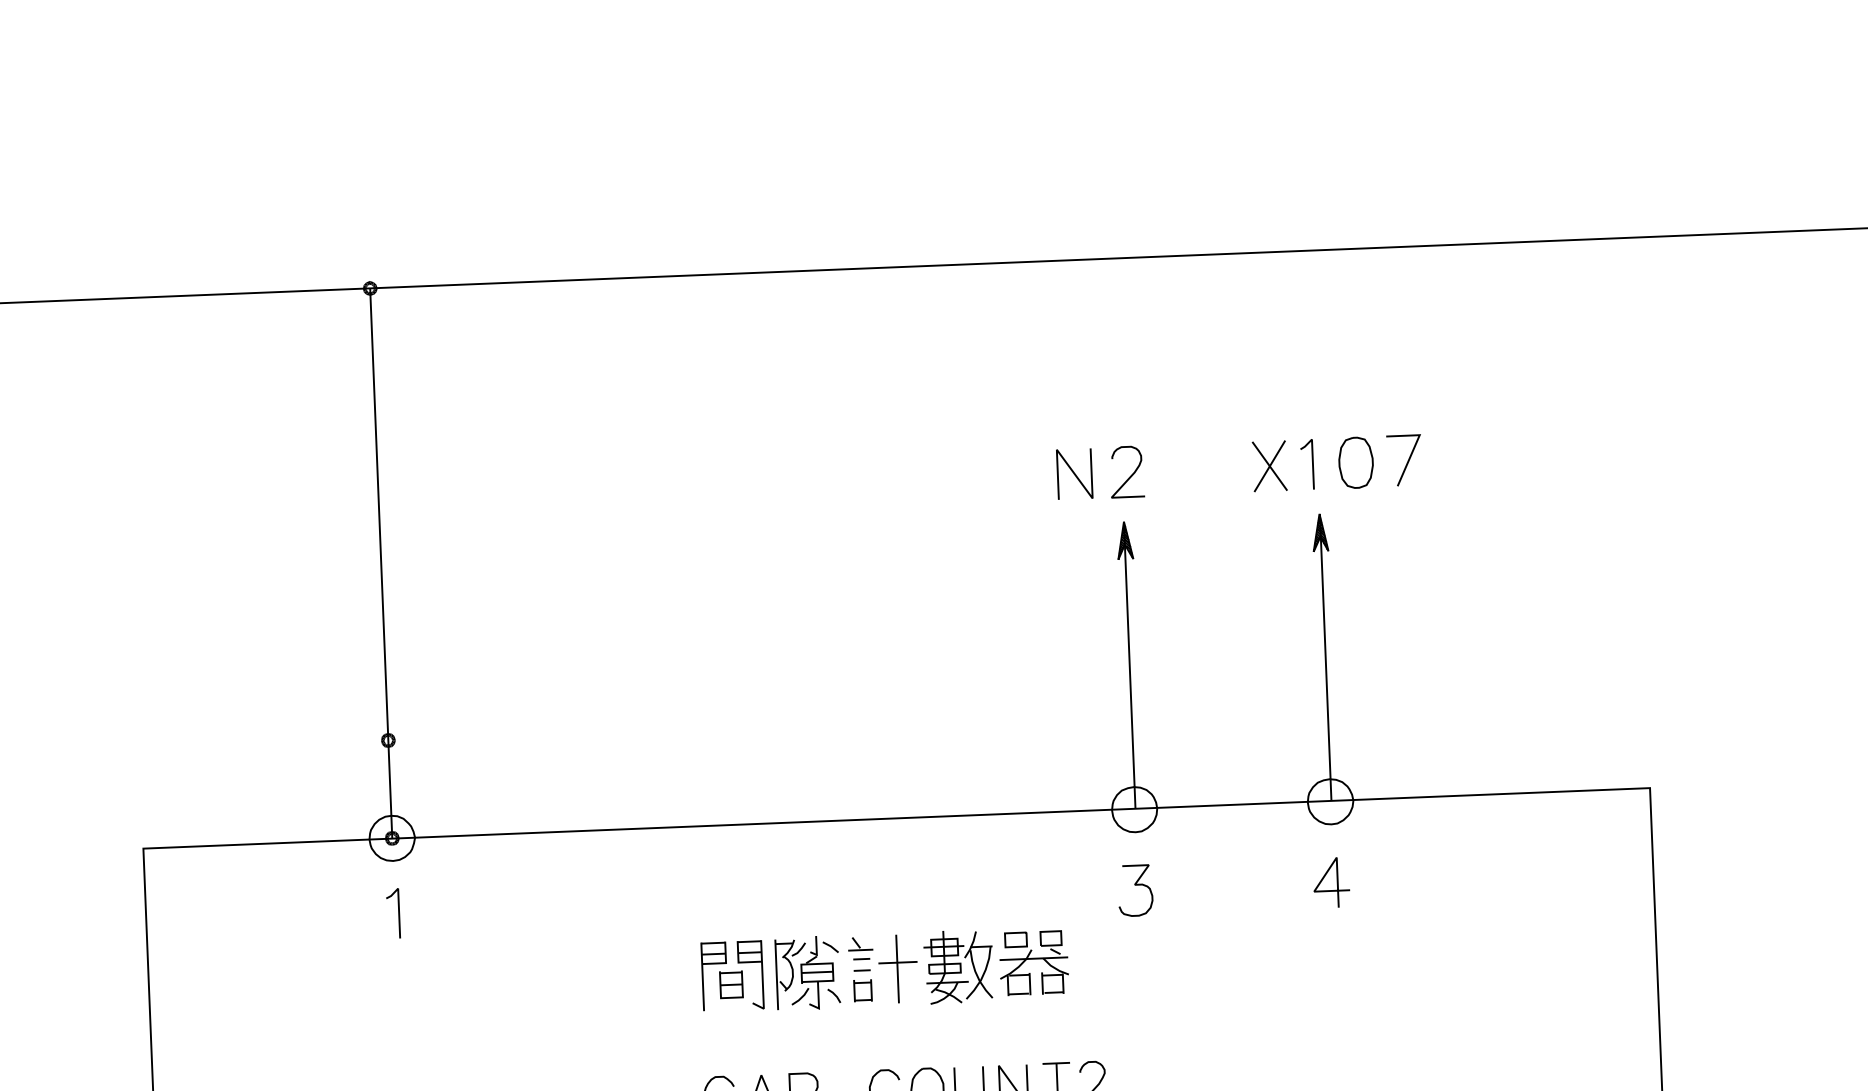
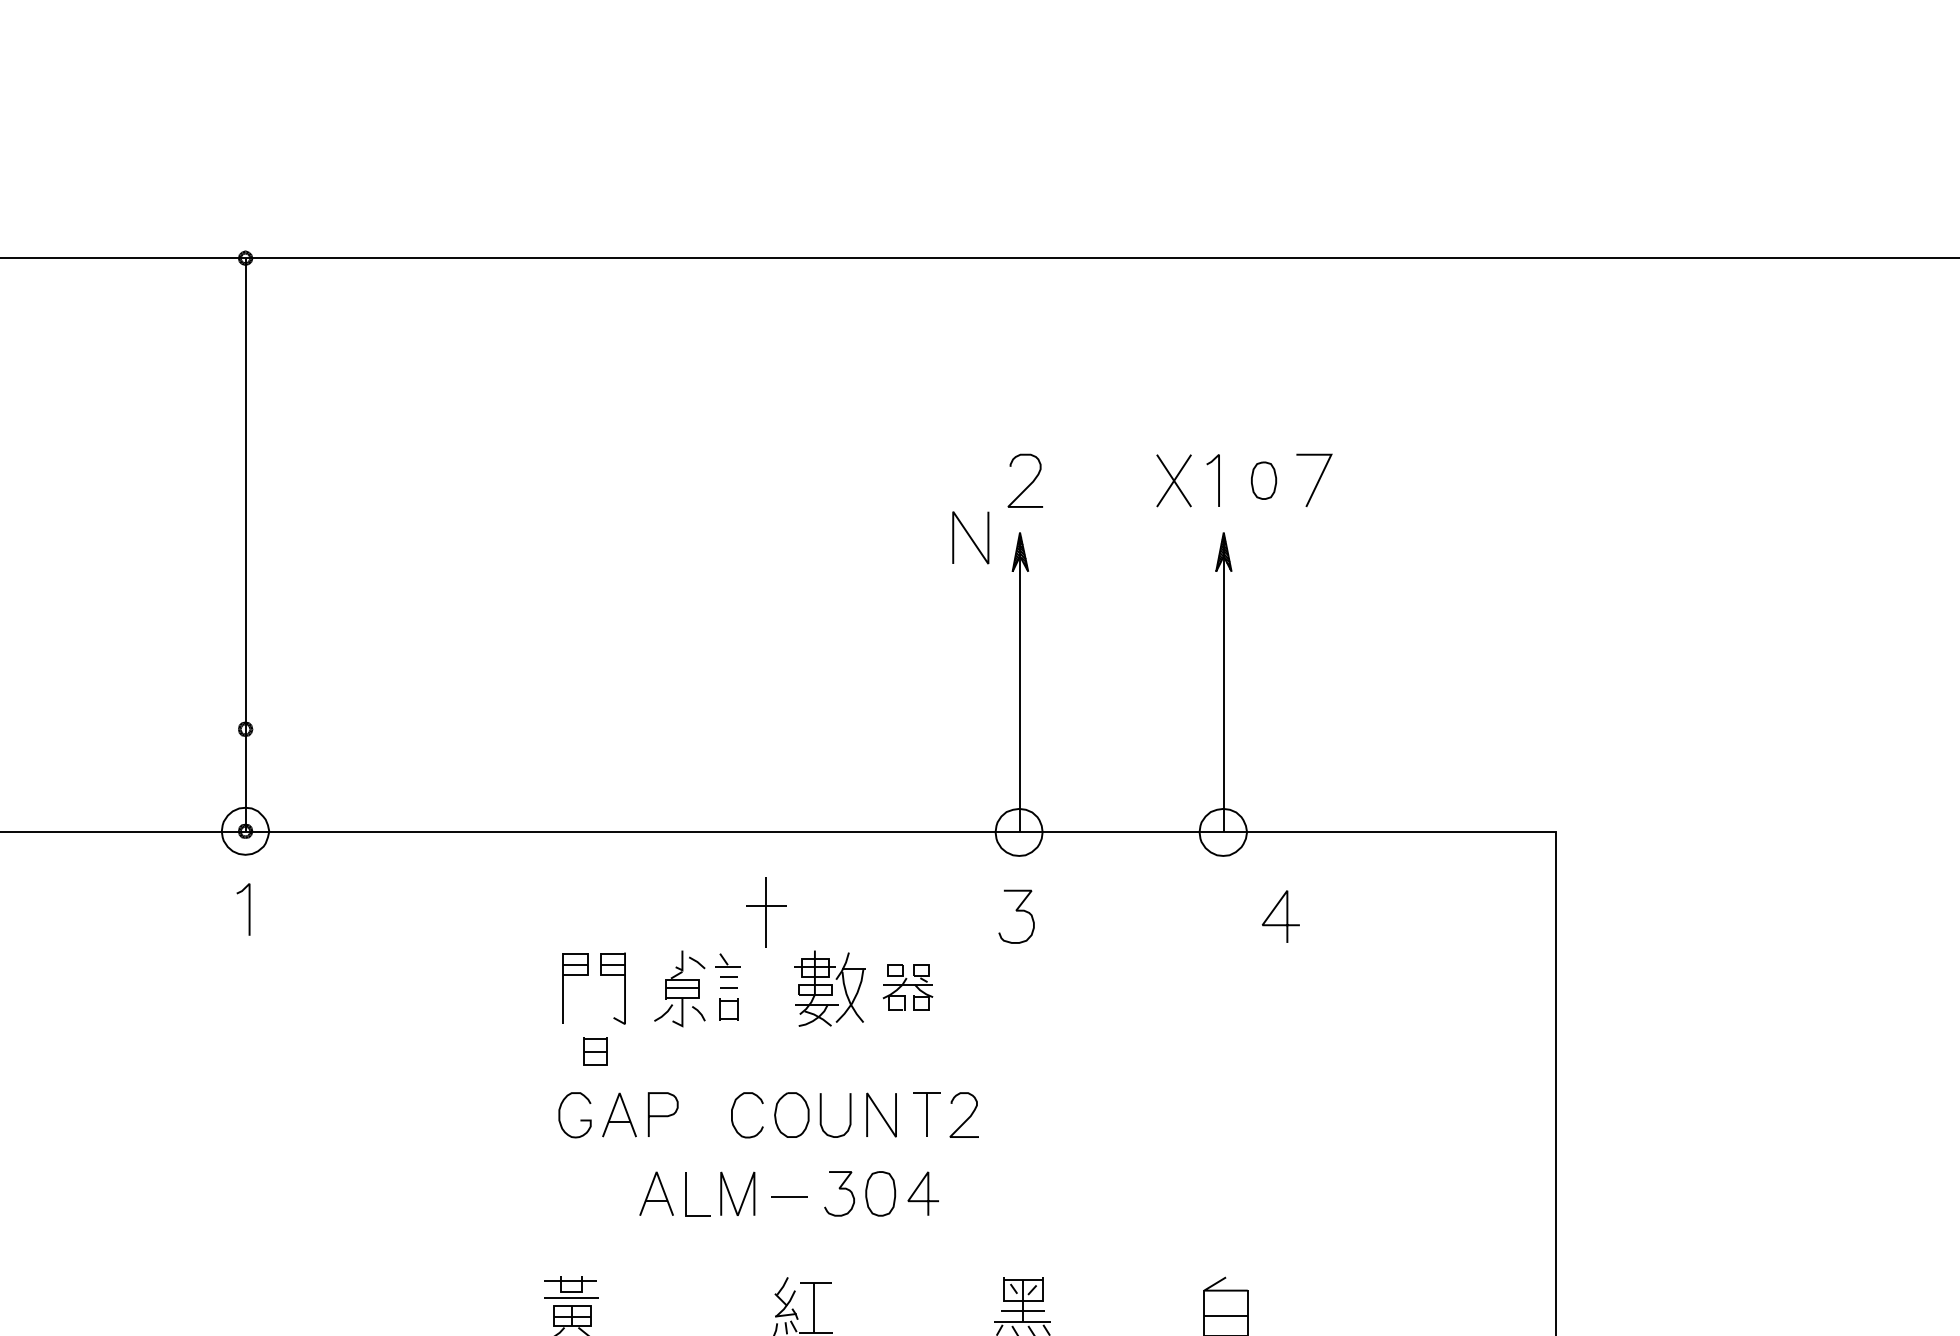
part: (1355, 462) -> (1263, 480), size x0.7
line: (1074, 473) -> (970, 537), moved
line: (1336, 882) -> (1286, 916), moved
part: (1033, 962) -> (907, 987), size x0.7
part: (898, 969) -> (766, 912), moved
part: (791, 974) -> (655, 989), removed
part: (731, 984) -> (595, 1051), moved

